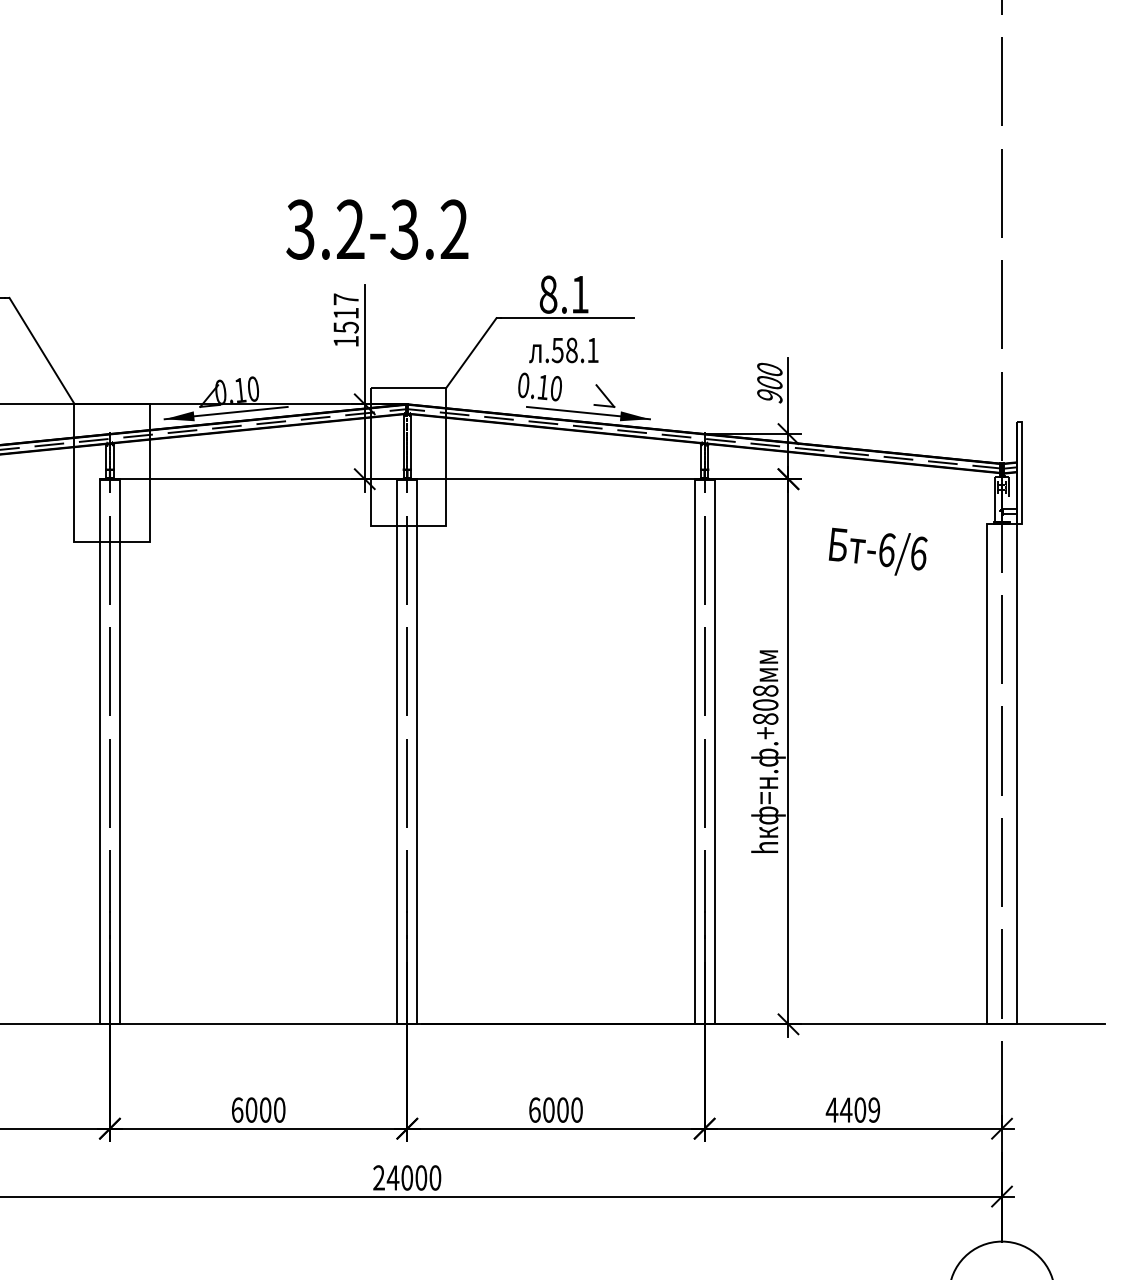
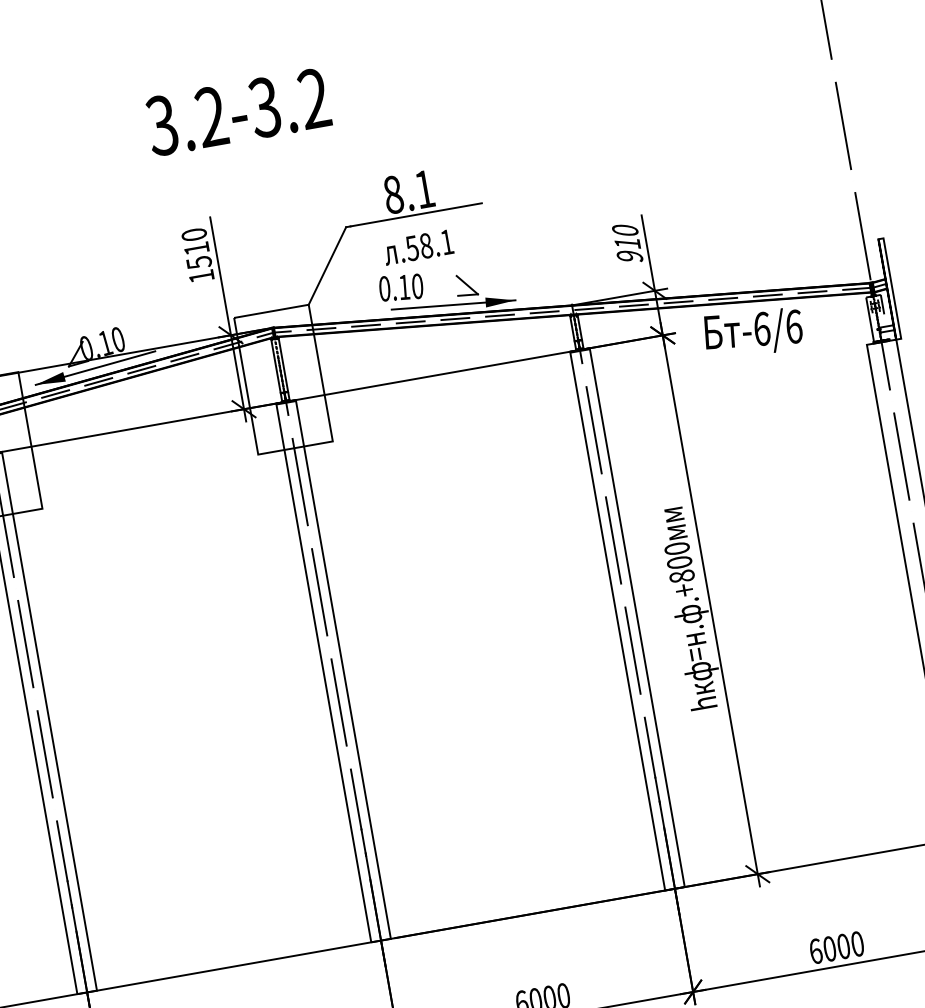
text: (377, 229) -> (238, 112), moved
text: (345, 299) -> (193, 235), 1517 -> 1510
text: (769, 383) -> (627, 244), 900 -> 910
text: (878, 551) -> (753, 331), moved
text: (765, 690) -> (676, 548), .+808 -> .+800
text: (852, 1109) -> (835, 947), 4409 -> 6000

